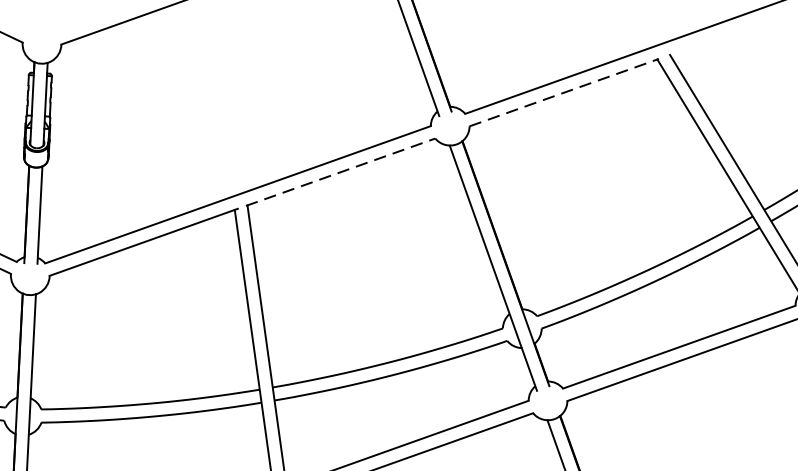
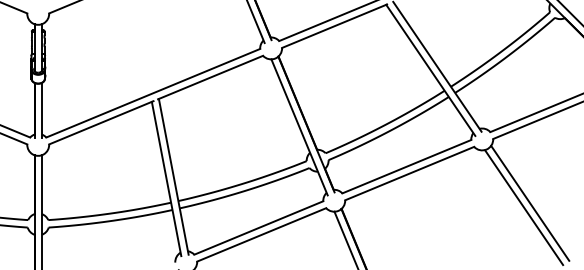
line: (564, 93) -> (334, 26), dashed -> solid
line: (340, 172) -> (210, 77), dashed -> solid

